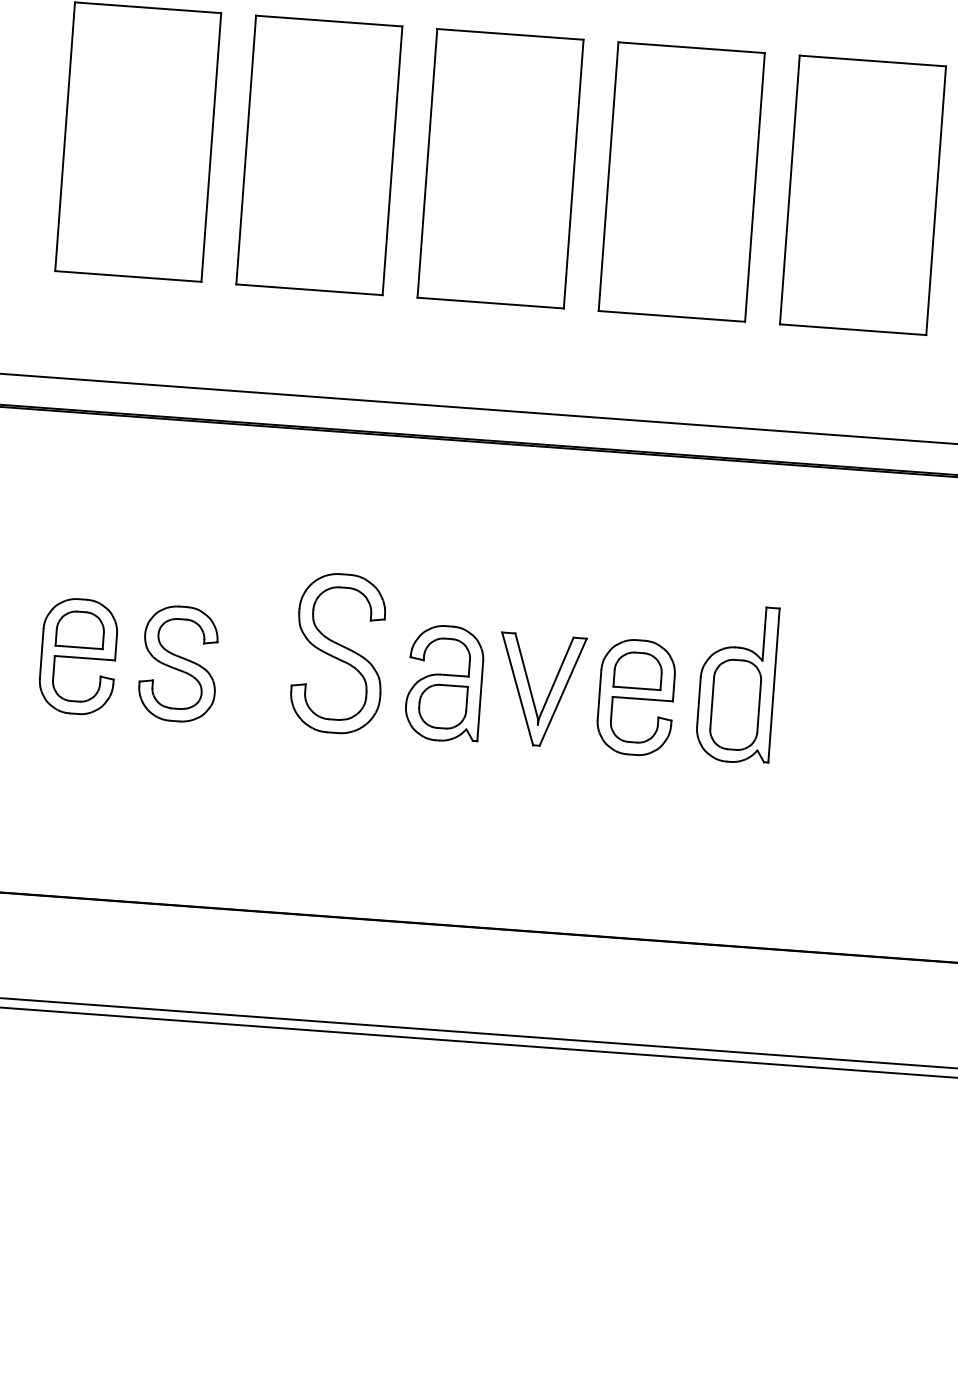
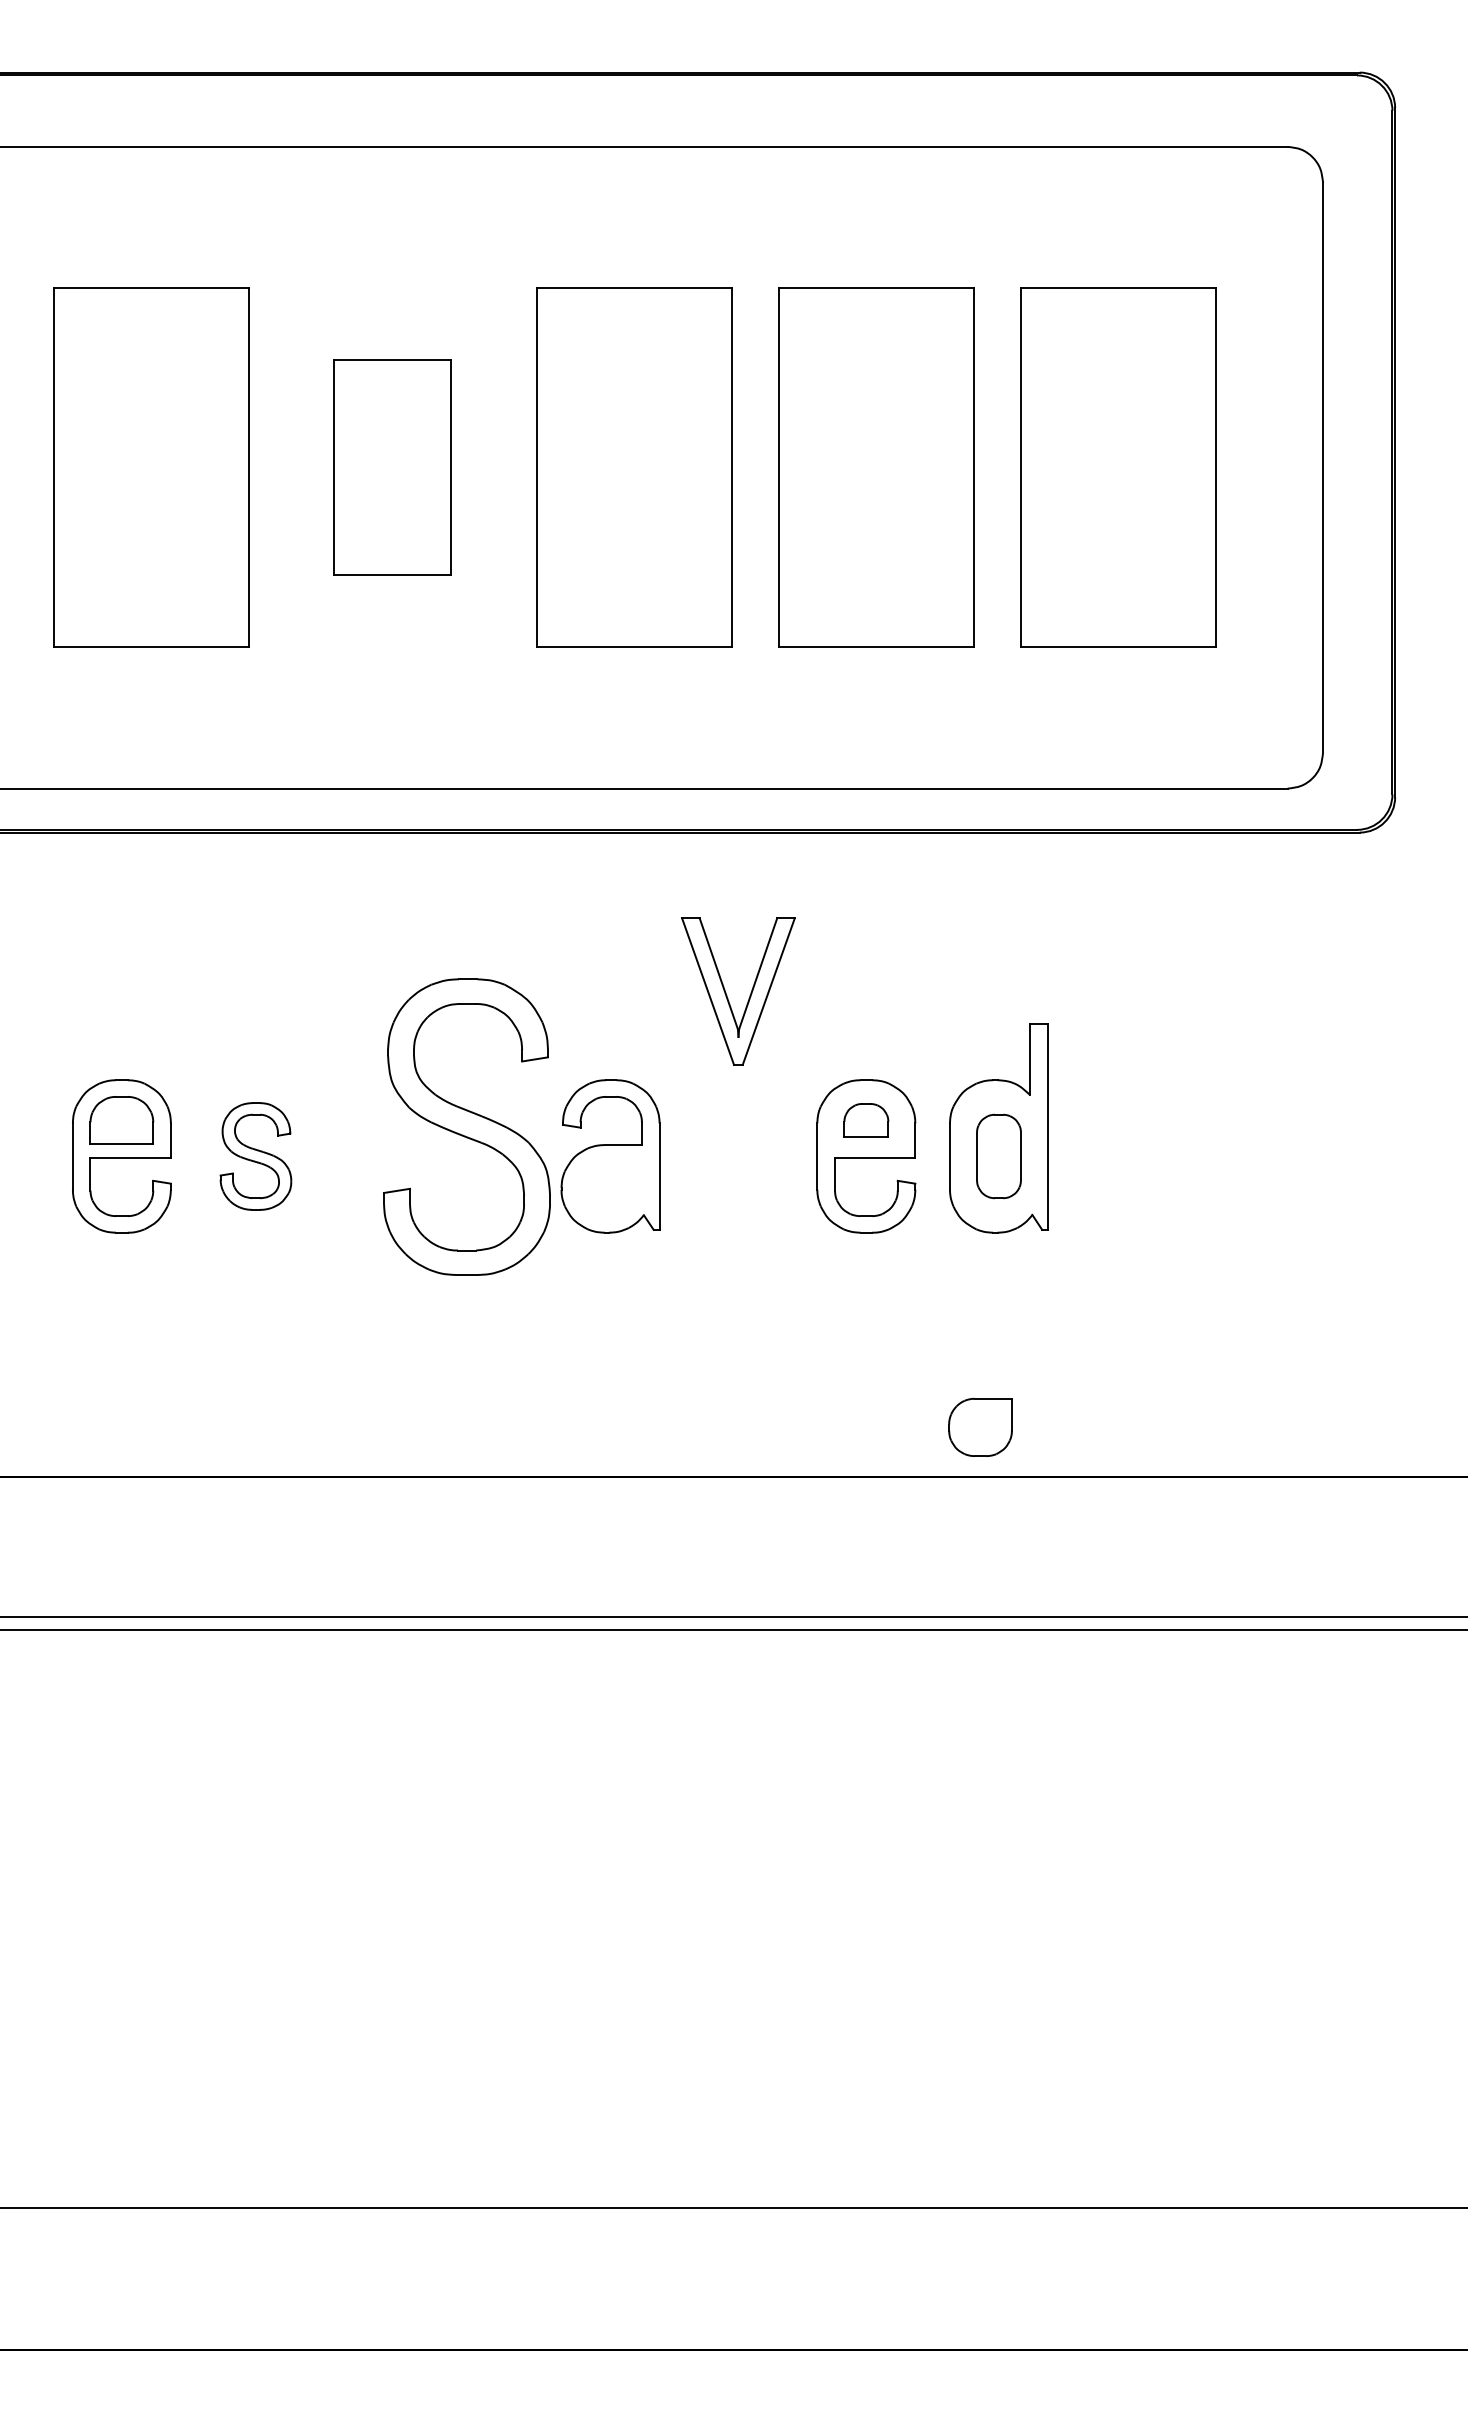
part: (319, 155) -> (392, 467), size x0.6
part: (338, 653) -> (466, 1126), size x1.4
part: (178, 663) -> (255, 1156), size x0.7
part: (638, 670) -> (866, 1120), size x0.7
part: (532, 692) -> (727, 995), moved
part: (735, 704) -> (998, 1156), size x0.7
part: (442, 705) -> (980, 1426), moved

